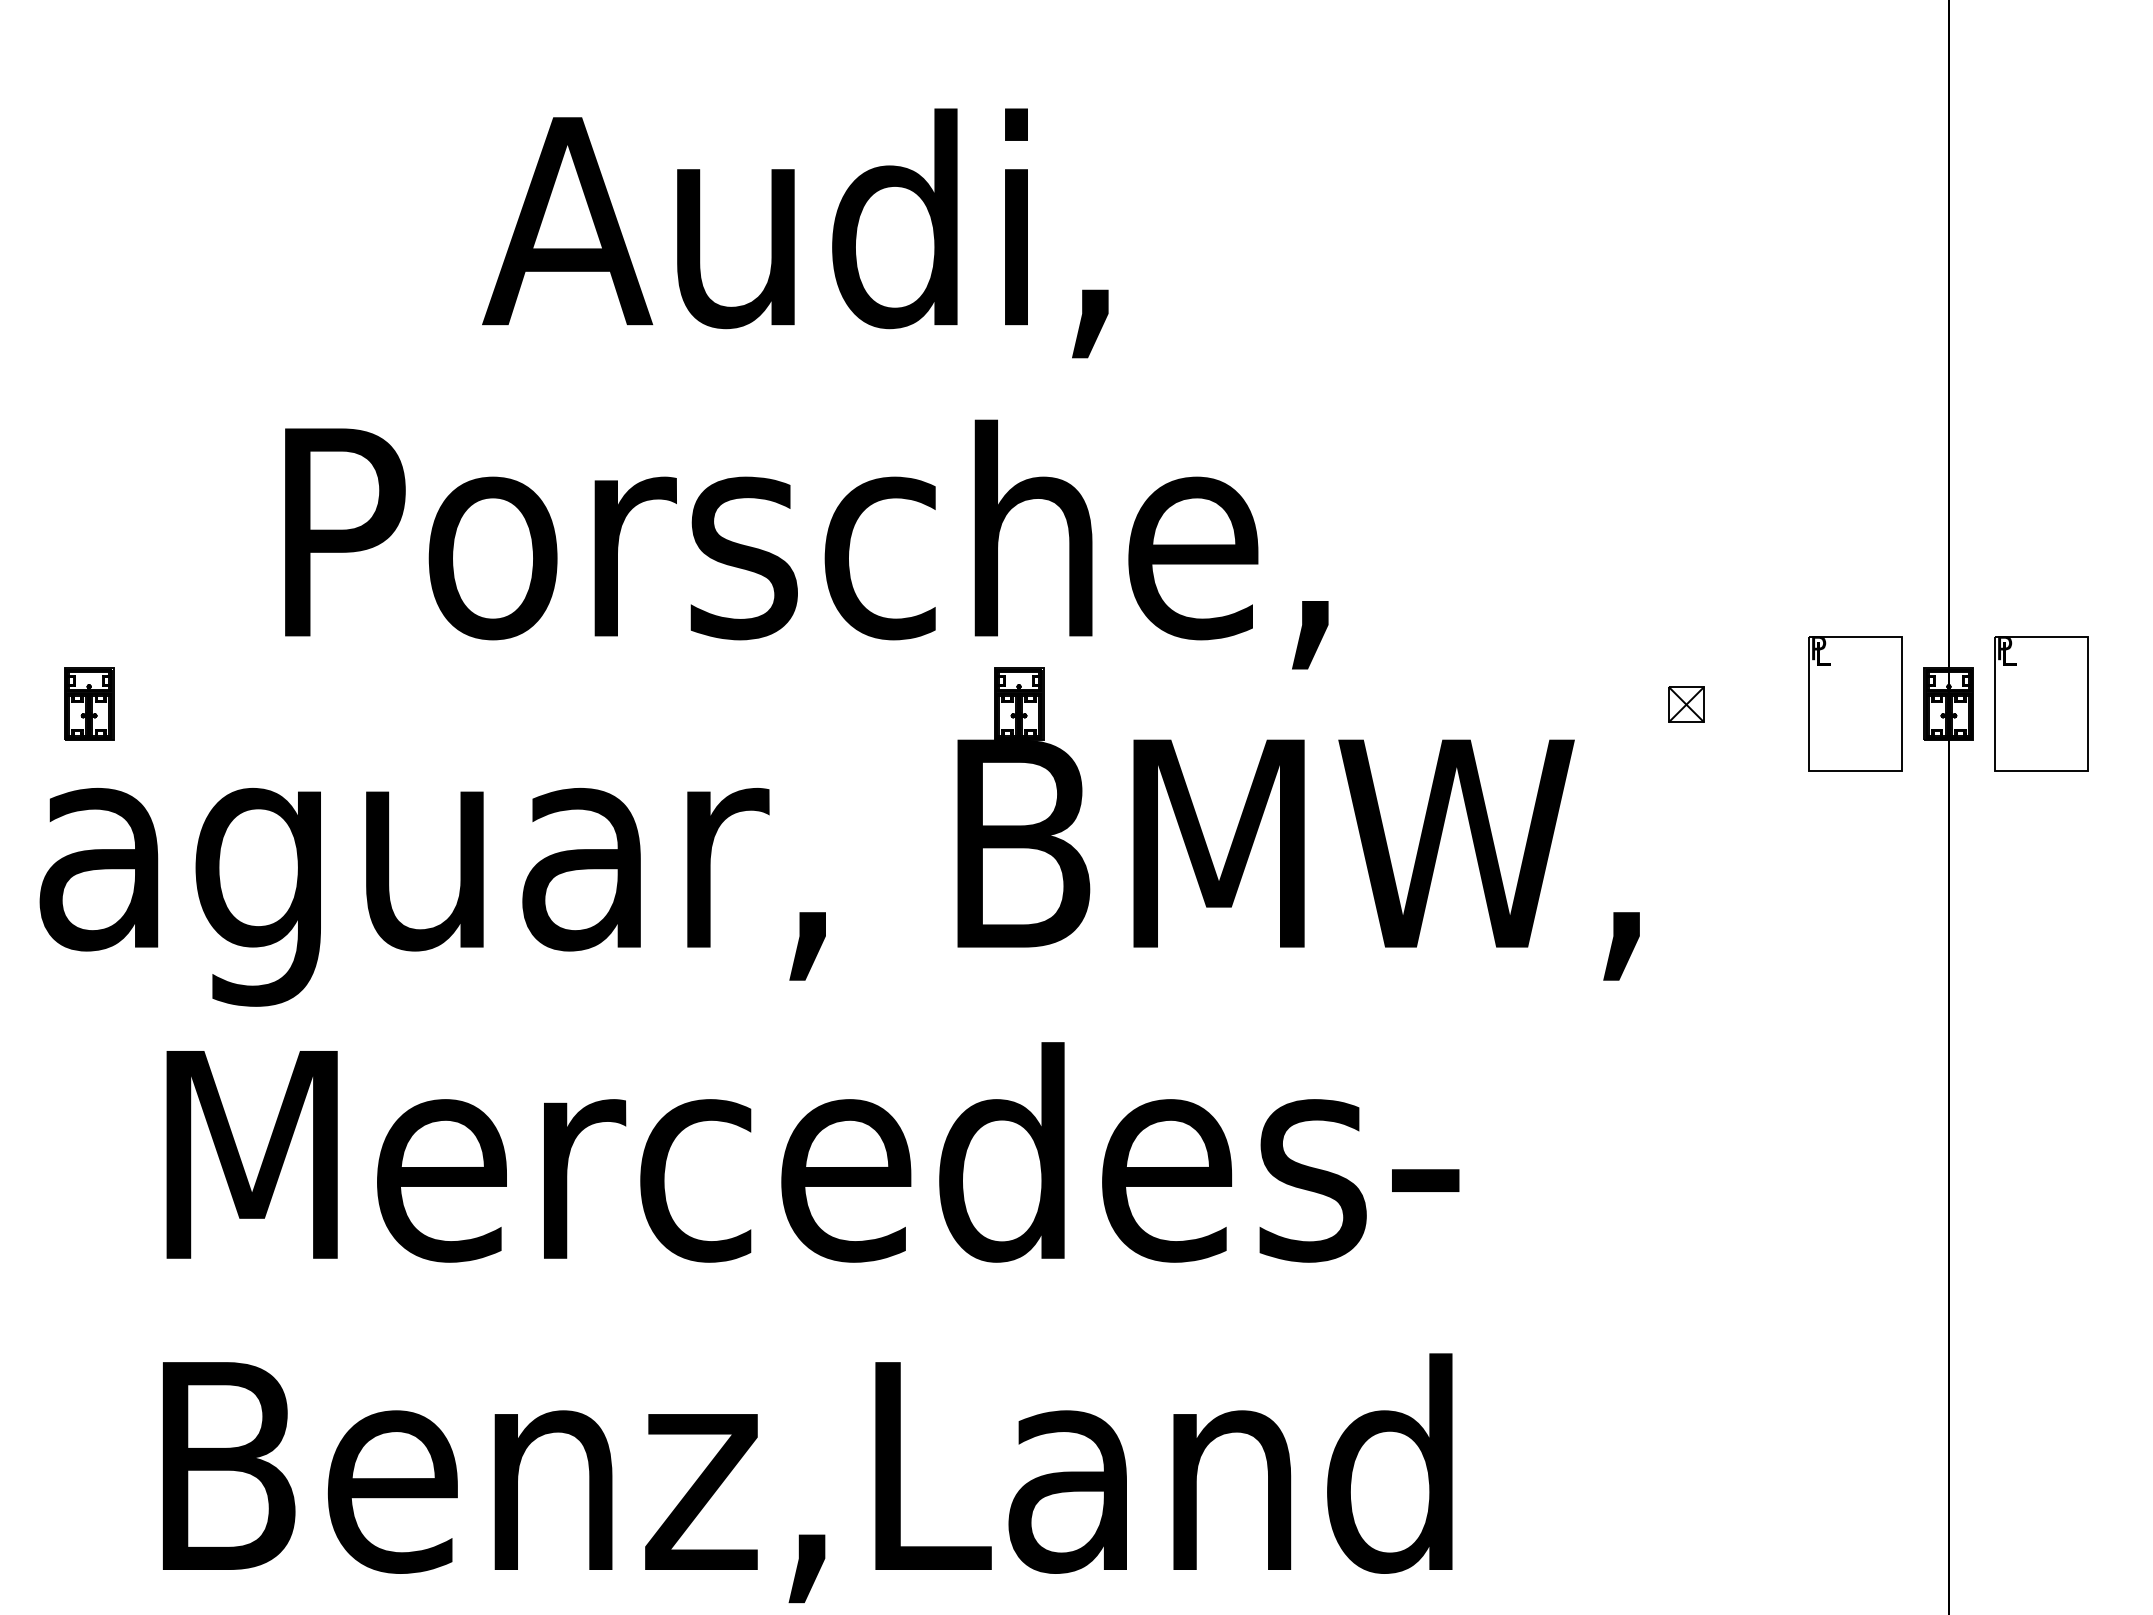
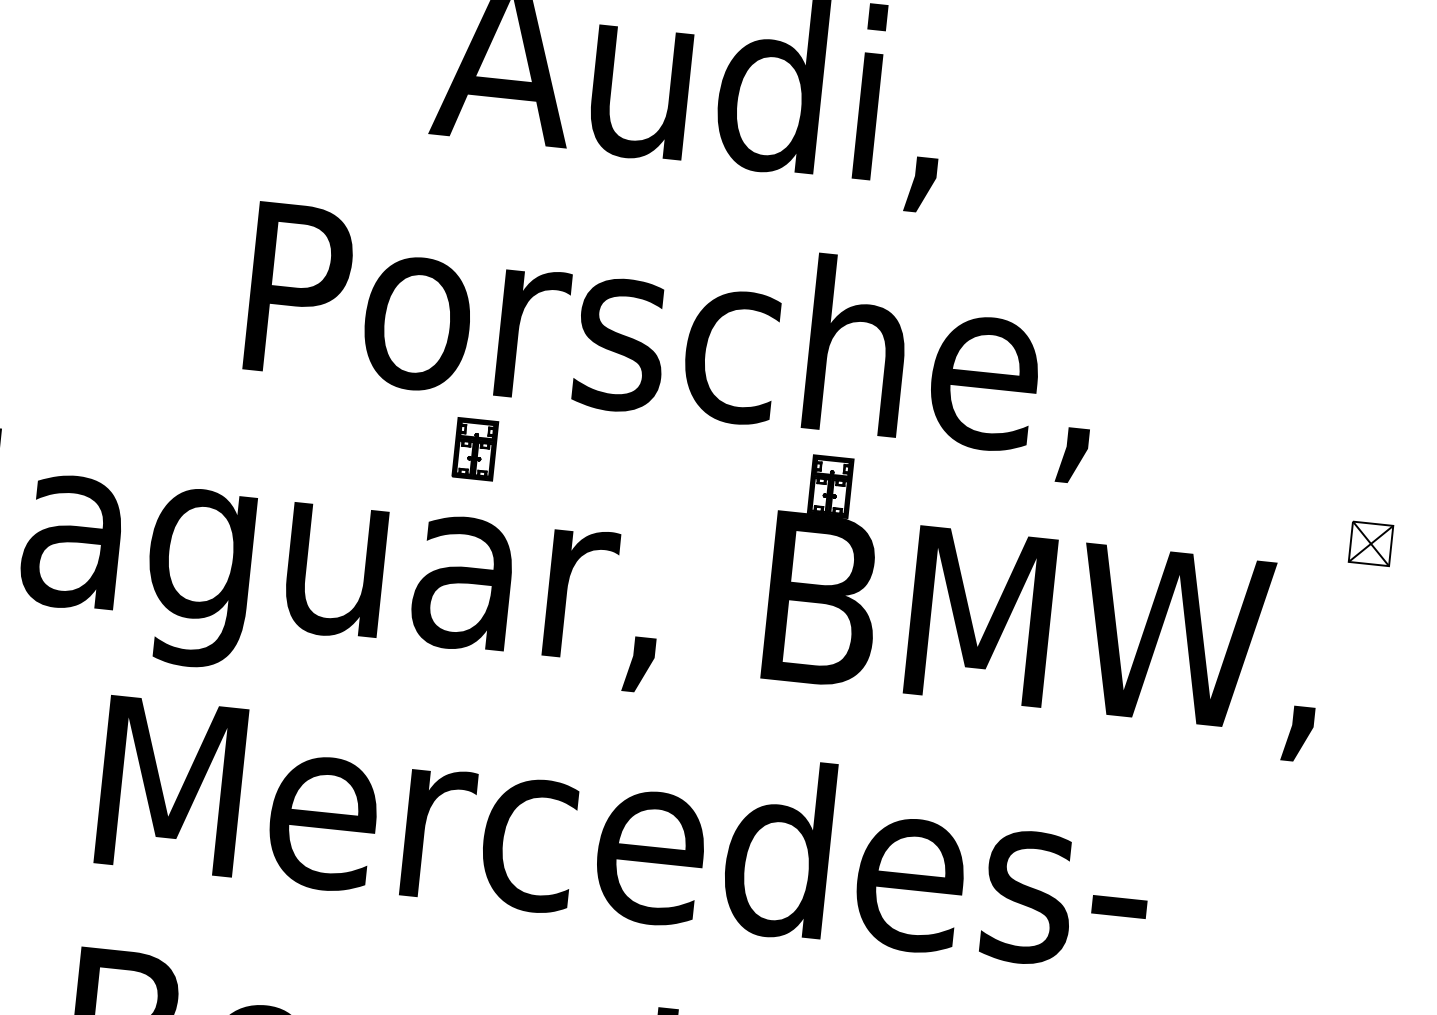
part: (89, 703) -> (475, 448), moved
part: (1686, 704) -> (1371, 543), size x1.4

